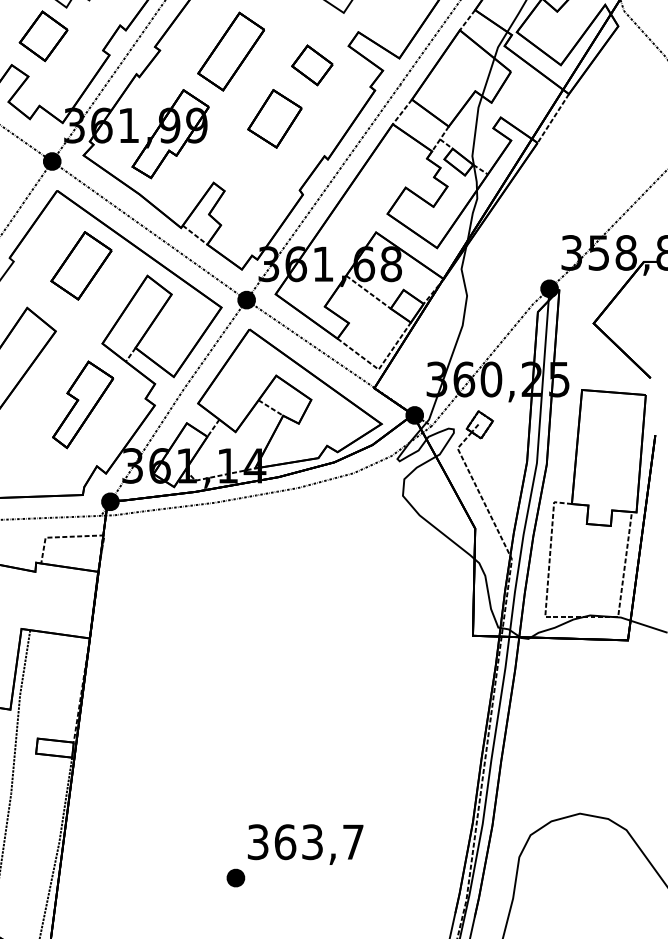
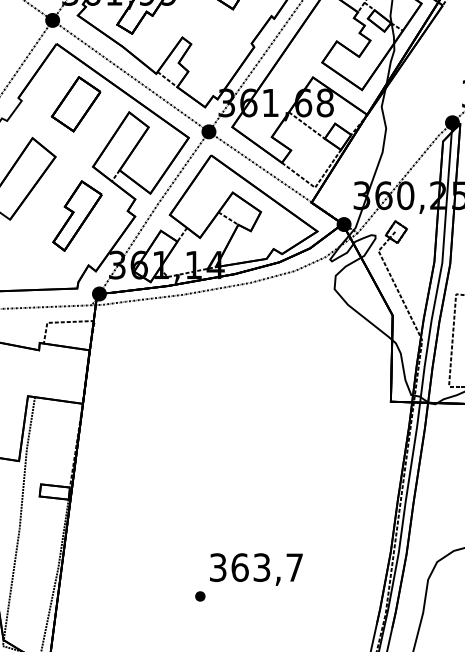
part: (235, 877) -> (199, 596), size x0.7

